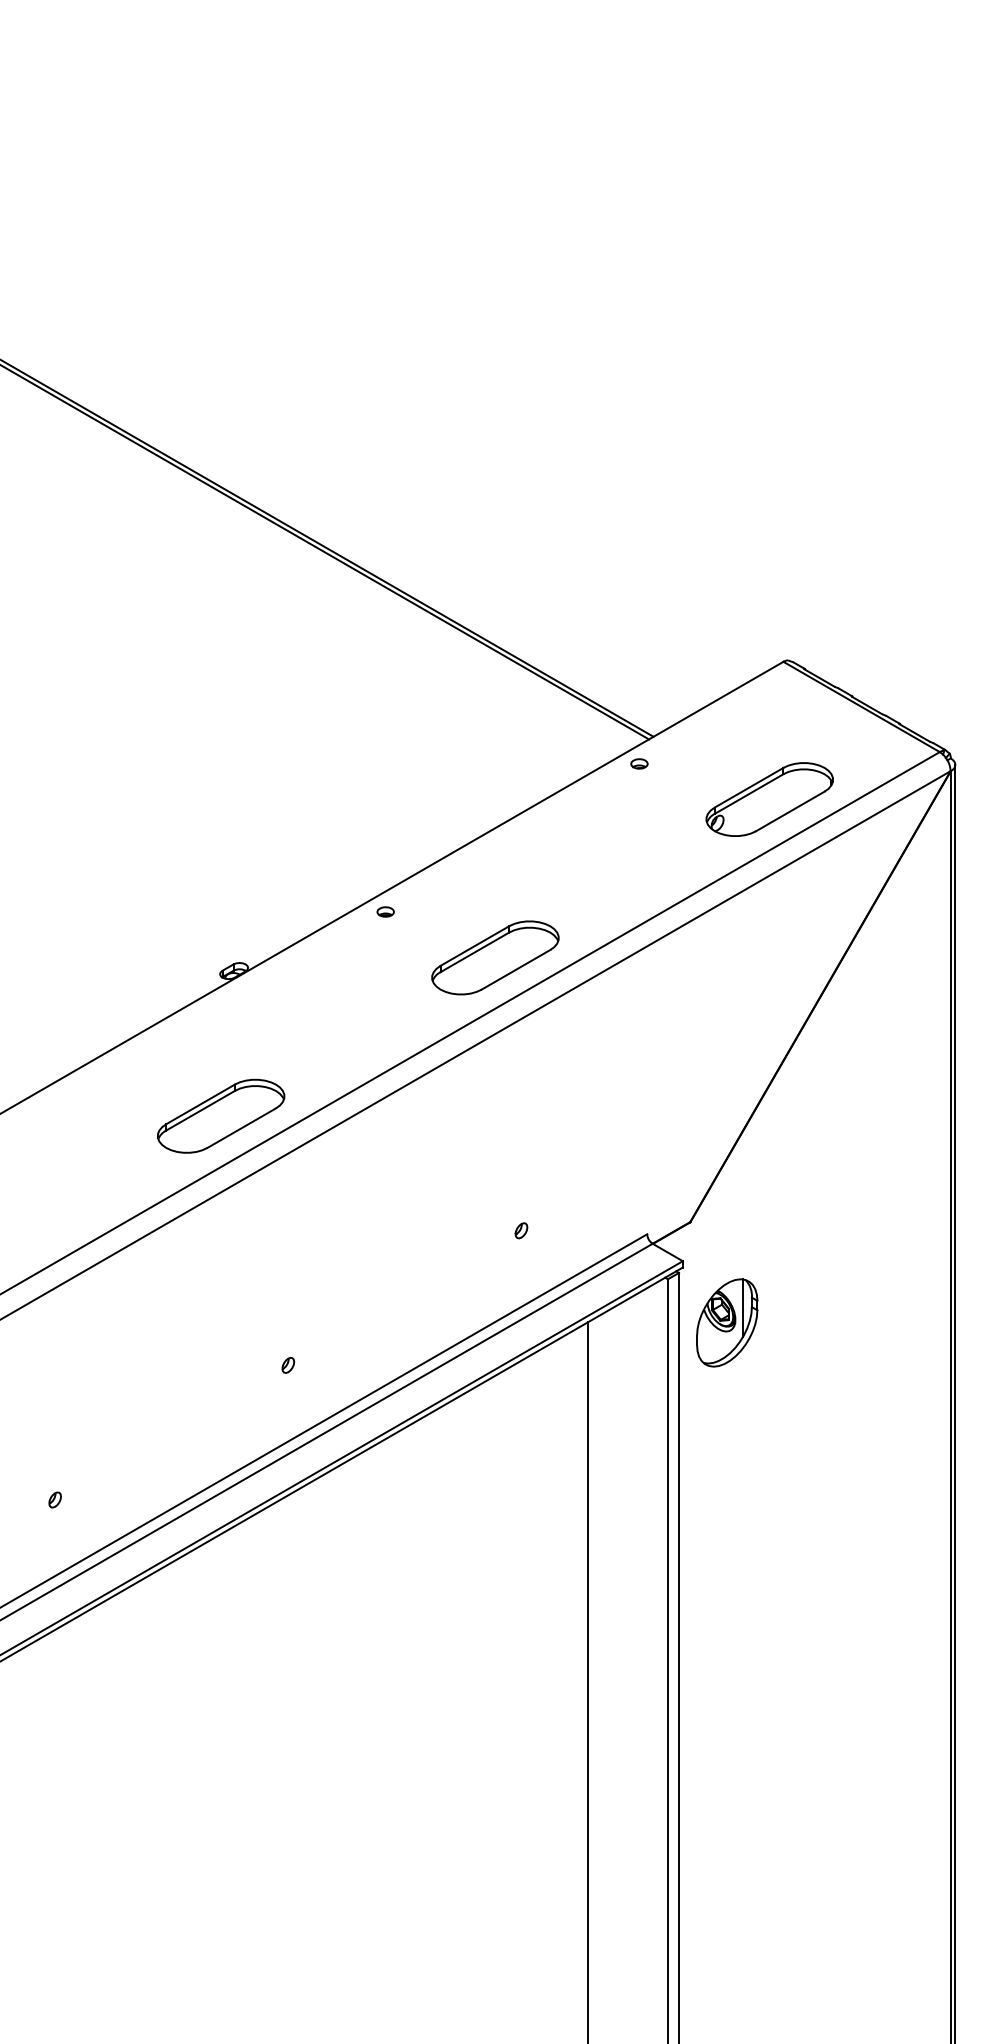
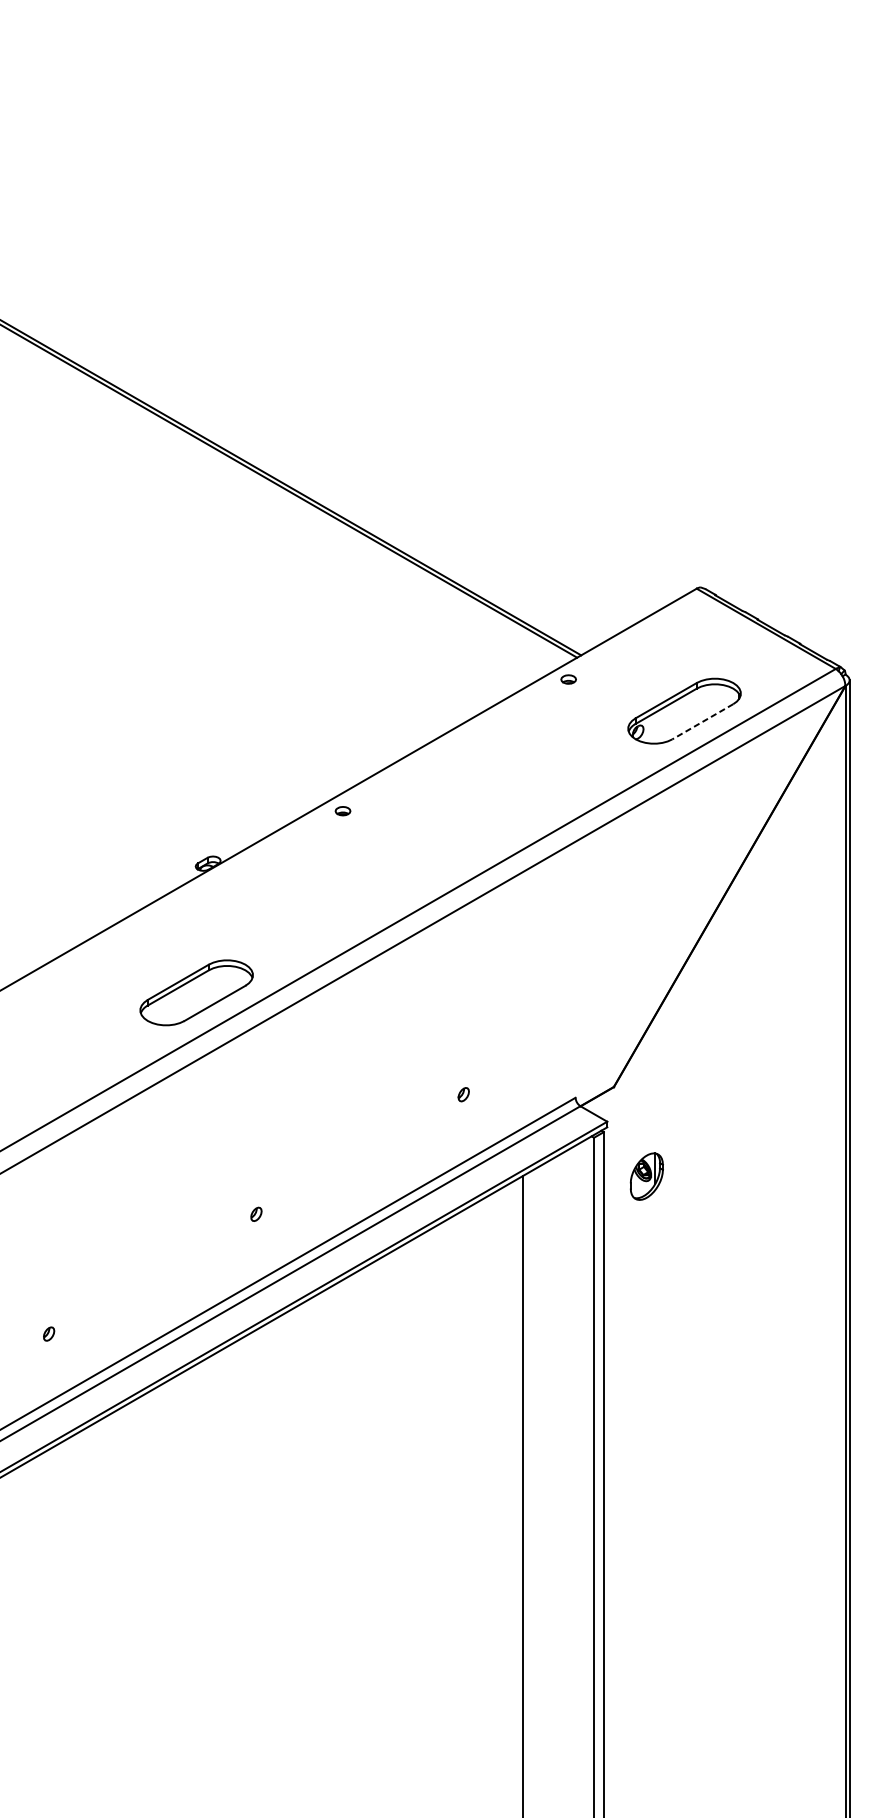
line: (790, 811) -> (703, 721), solid -> dashed
part: (495, 957) -> (440, 851), removed
part: (727, 1322) -> (646, 1176), size x0.6

